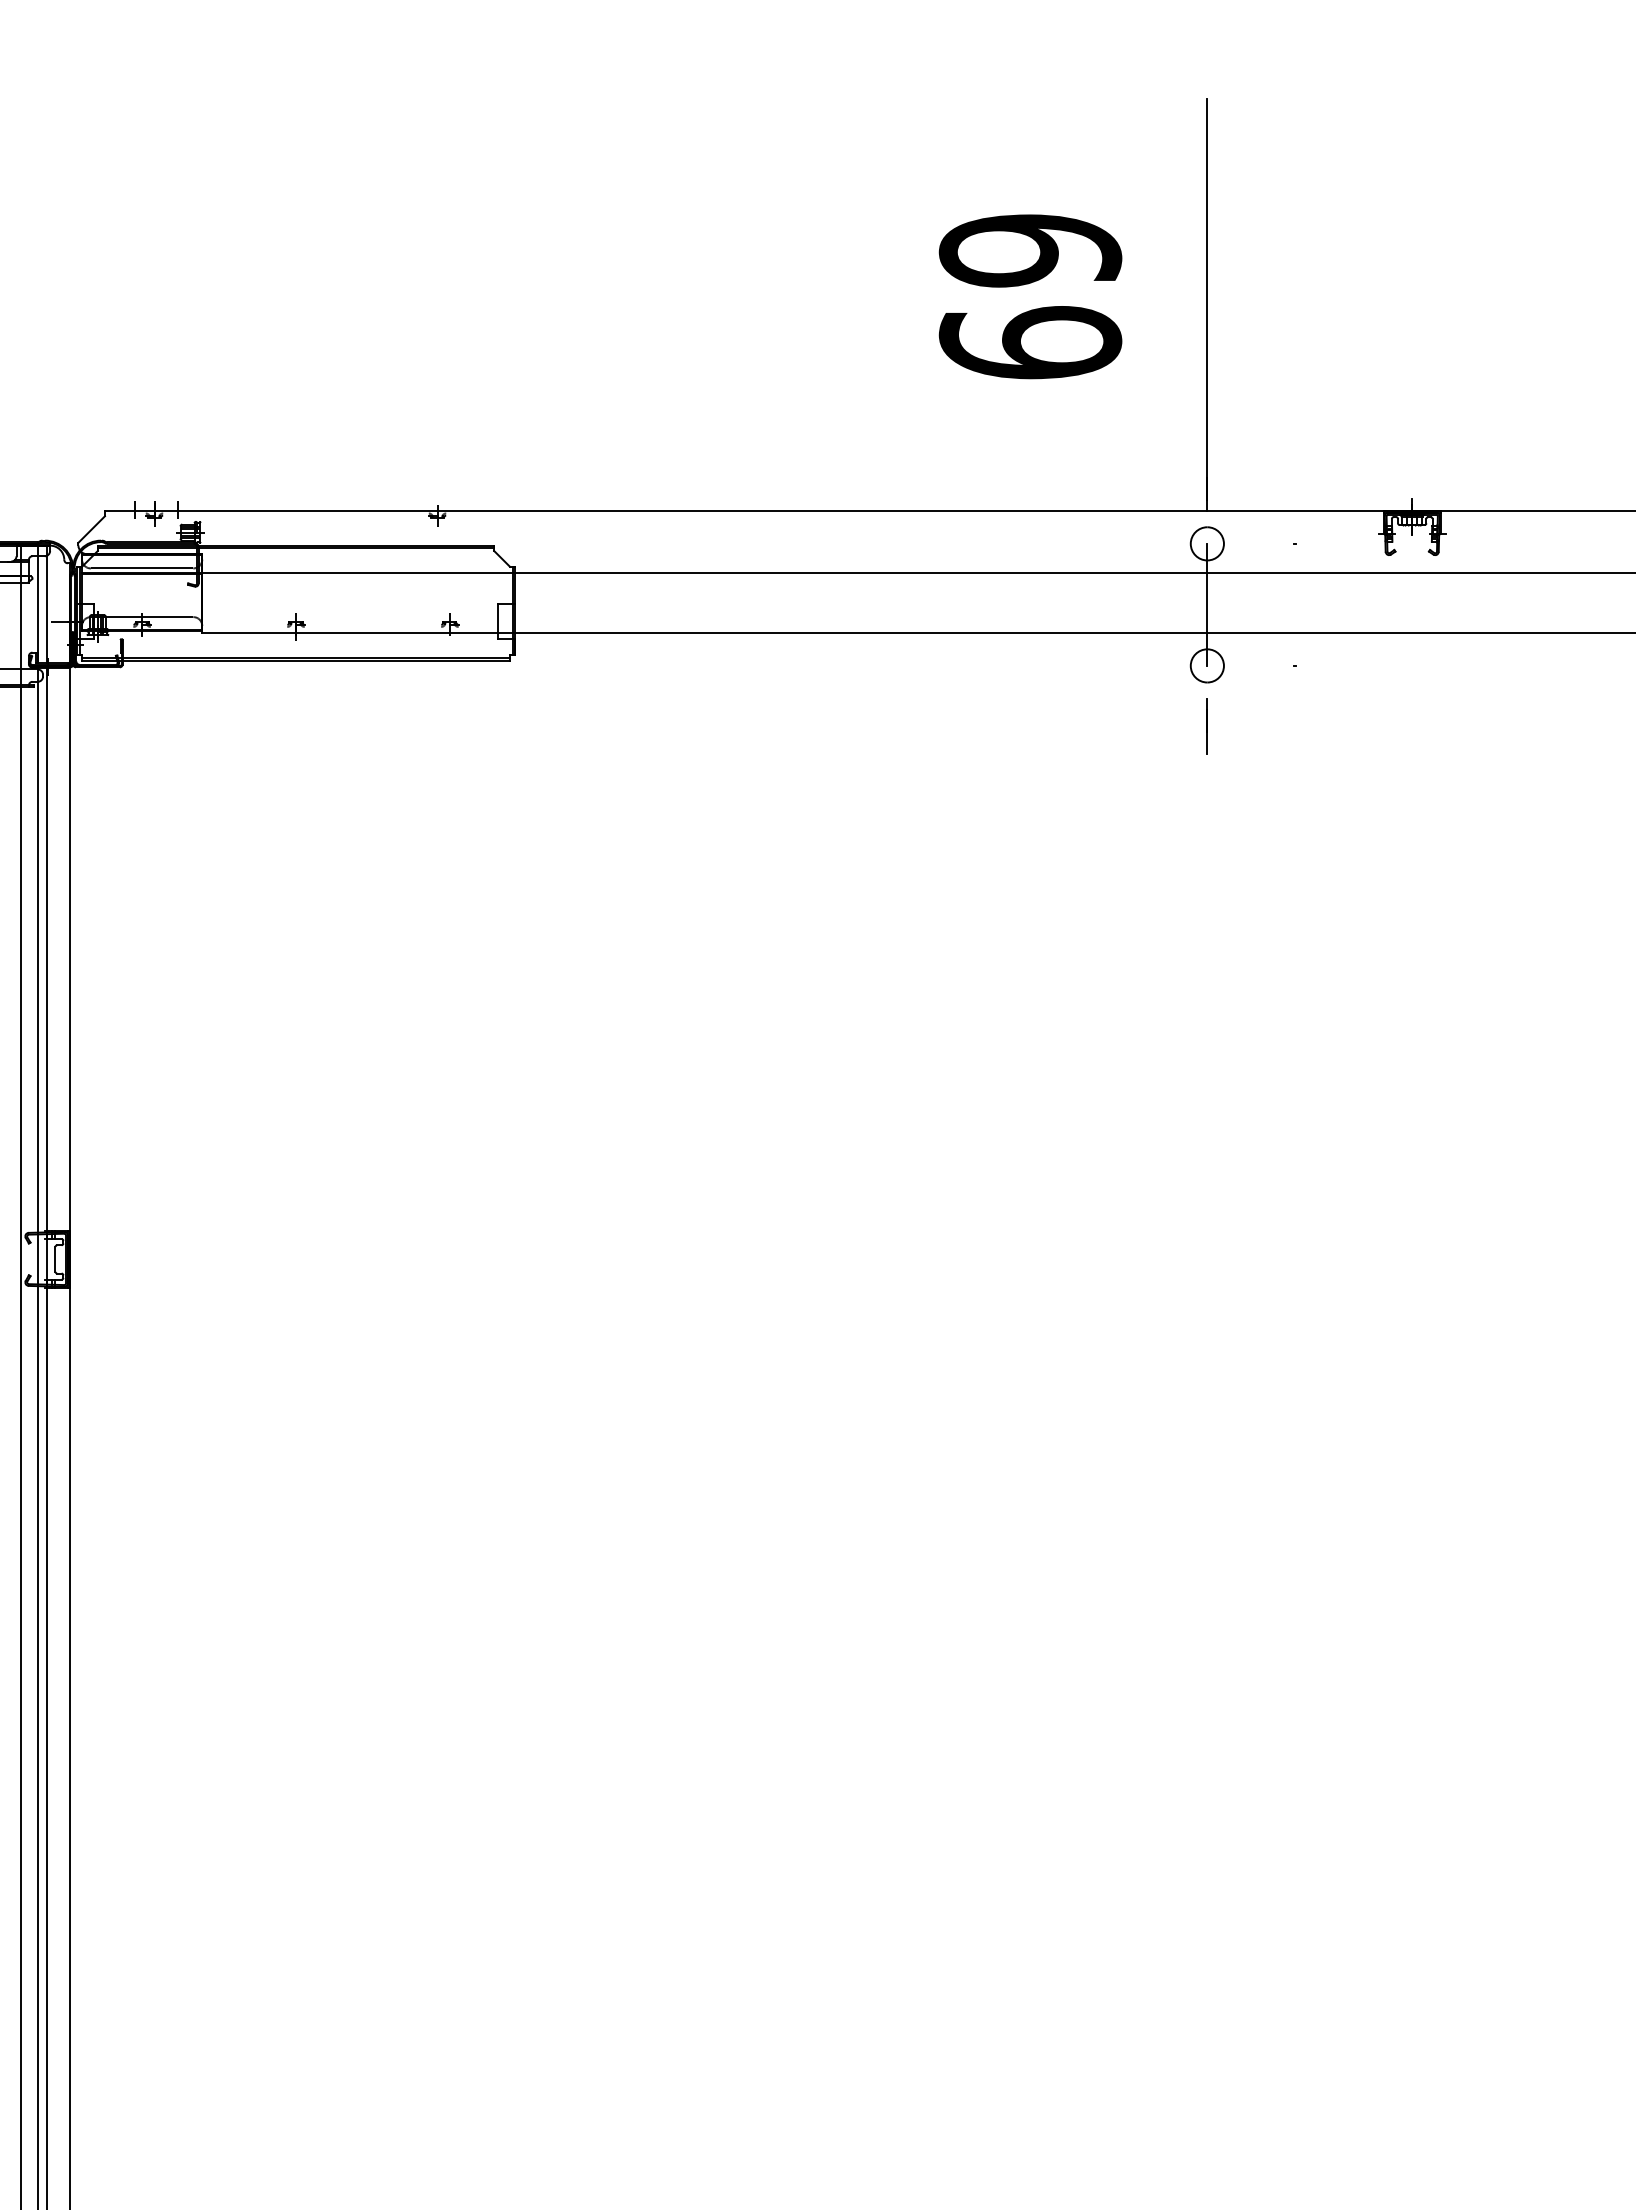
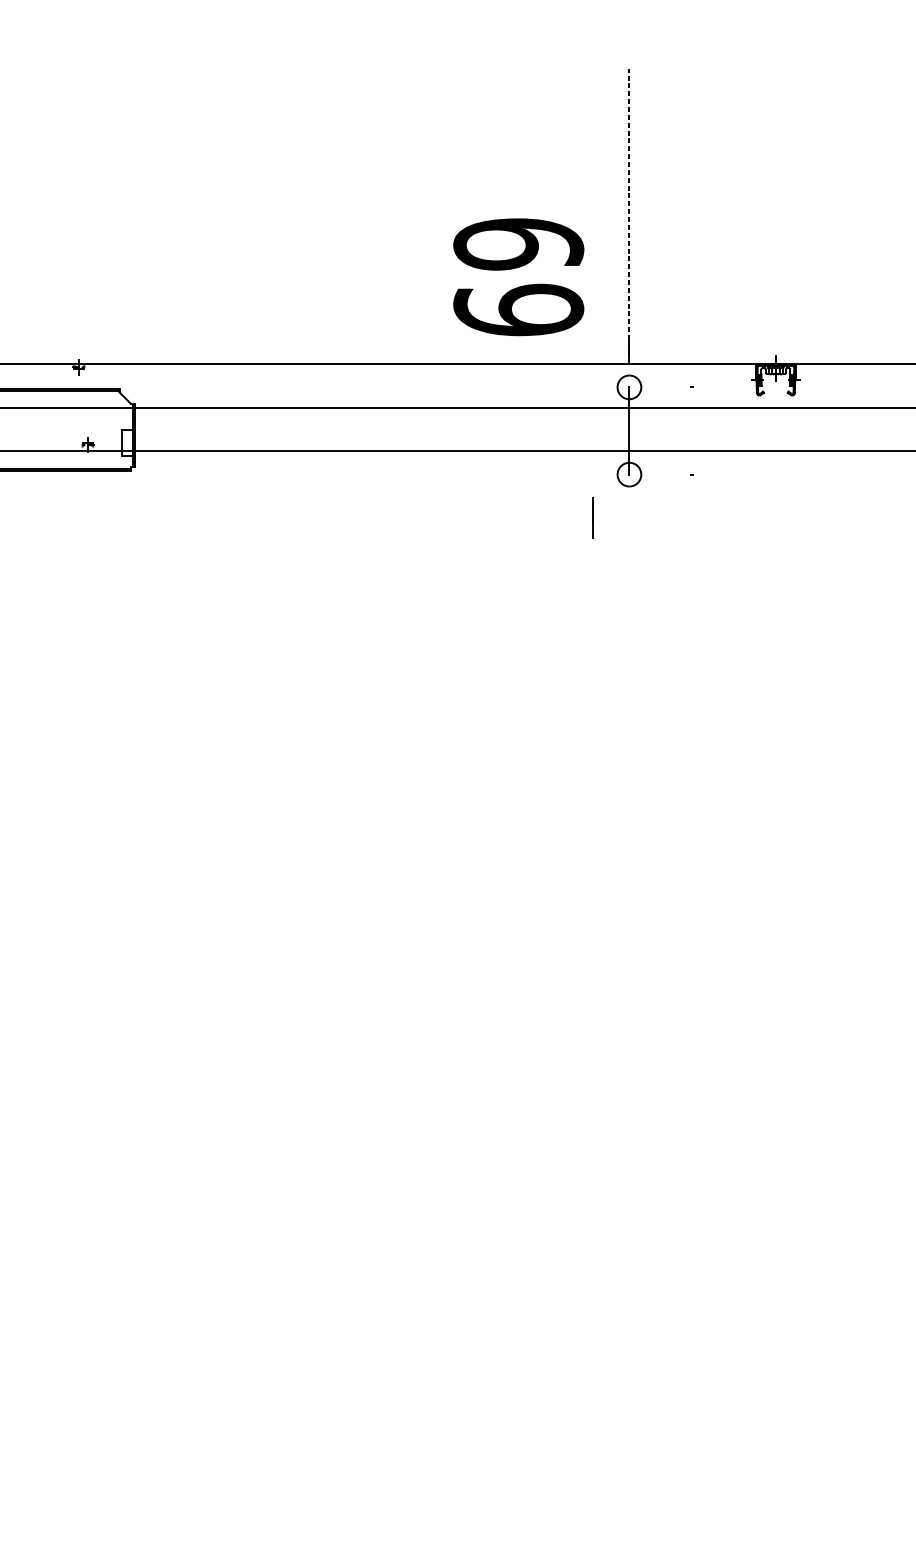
text: (1030, 296) -> (518, 277), moved
line: (1207, 298) -> (629, 211), solid -> dashed
line: (1206, 726) -> (592, 517), moved

